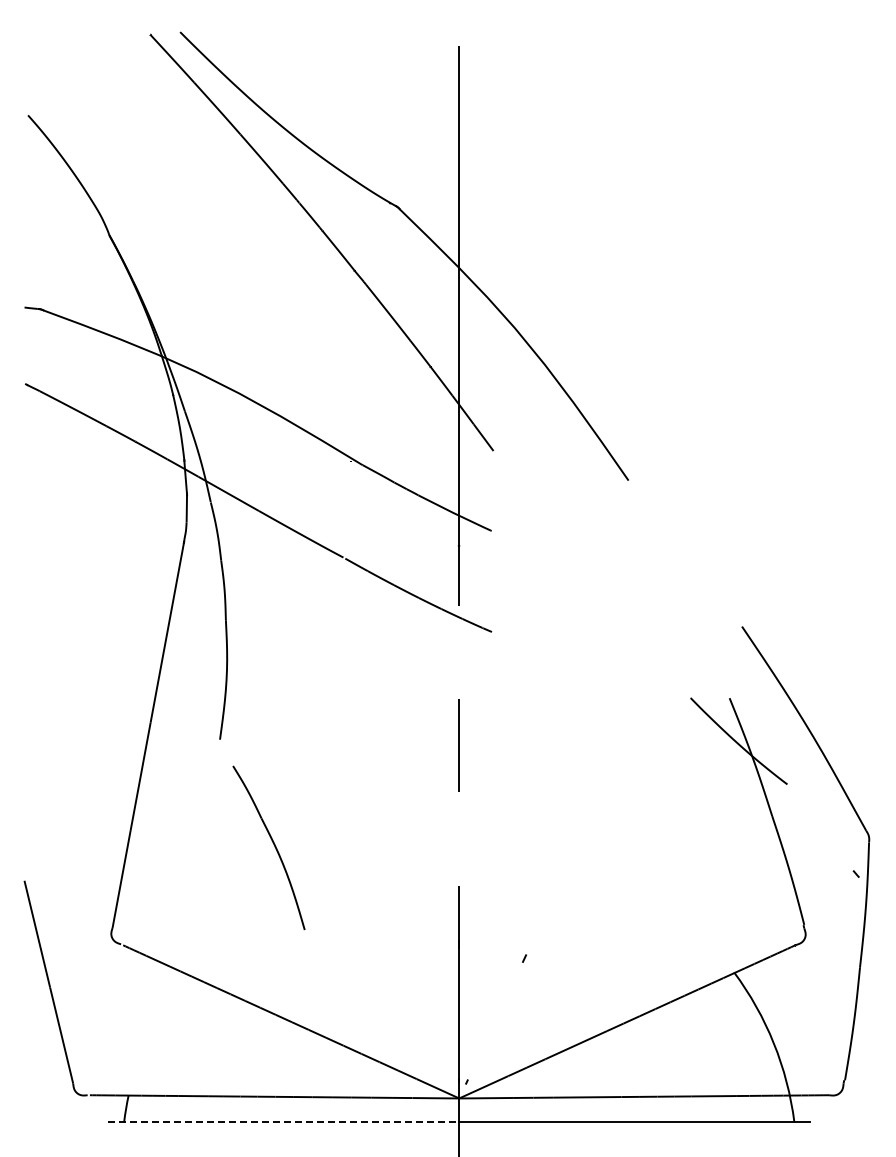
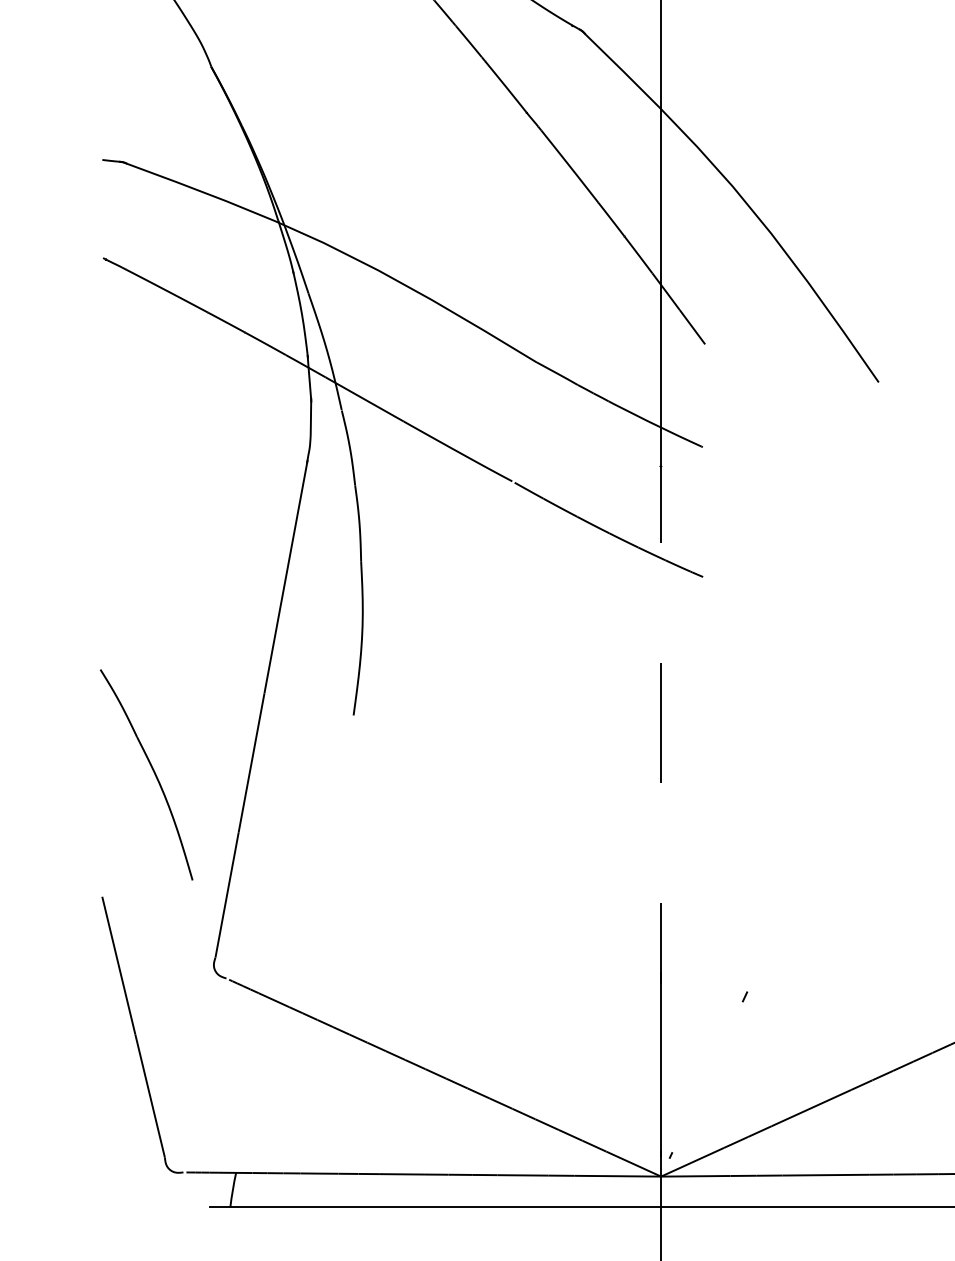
part: (268, 847) -> (145, 774), moved
line: (284, 1122) -> (436, 1207), dashed -> solid

